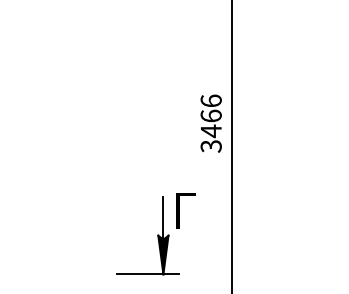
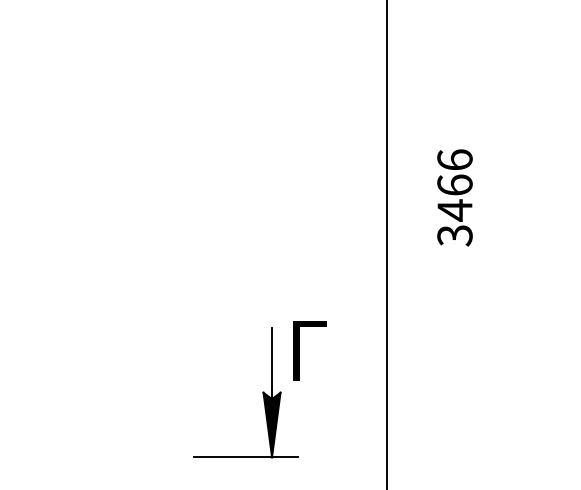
text: (210, 123) -> (453, 197), moved

